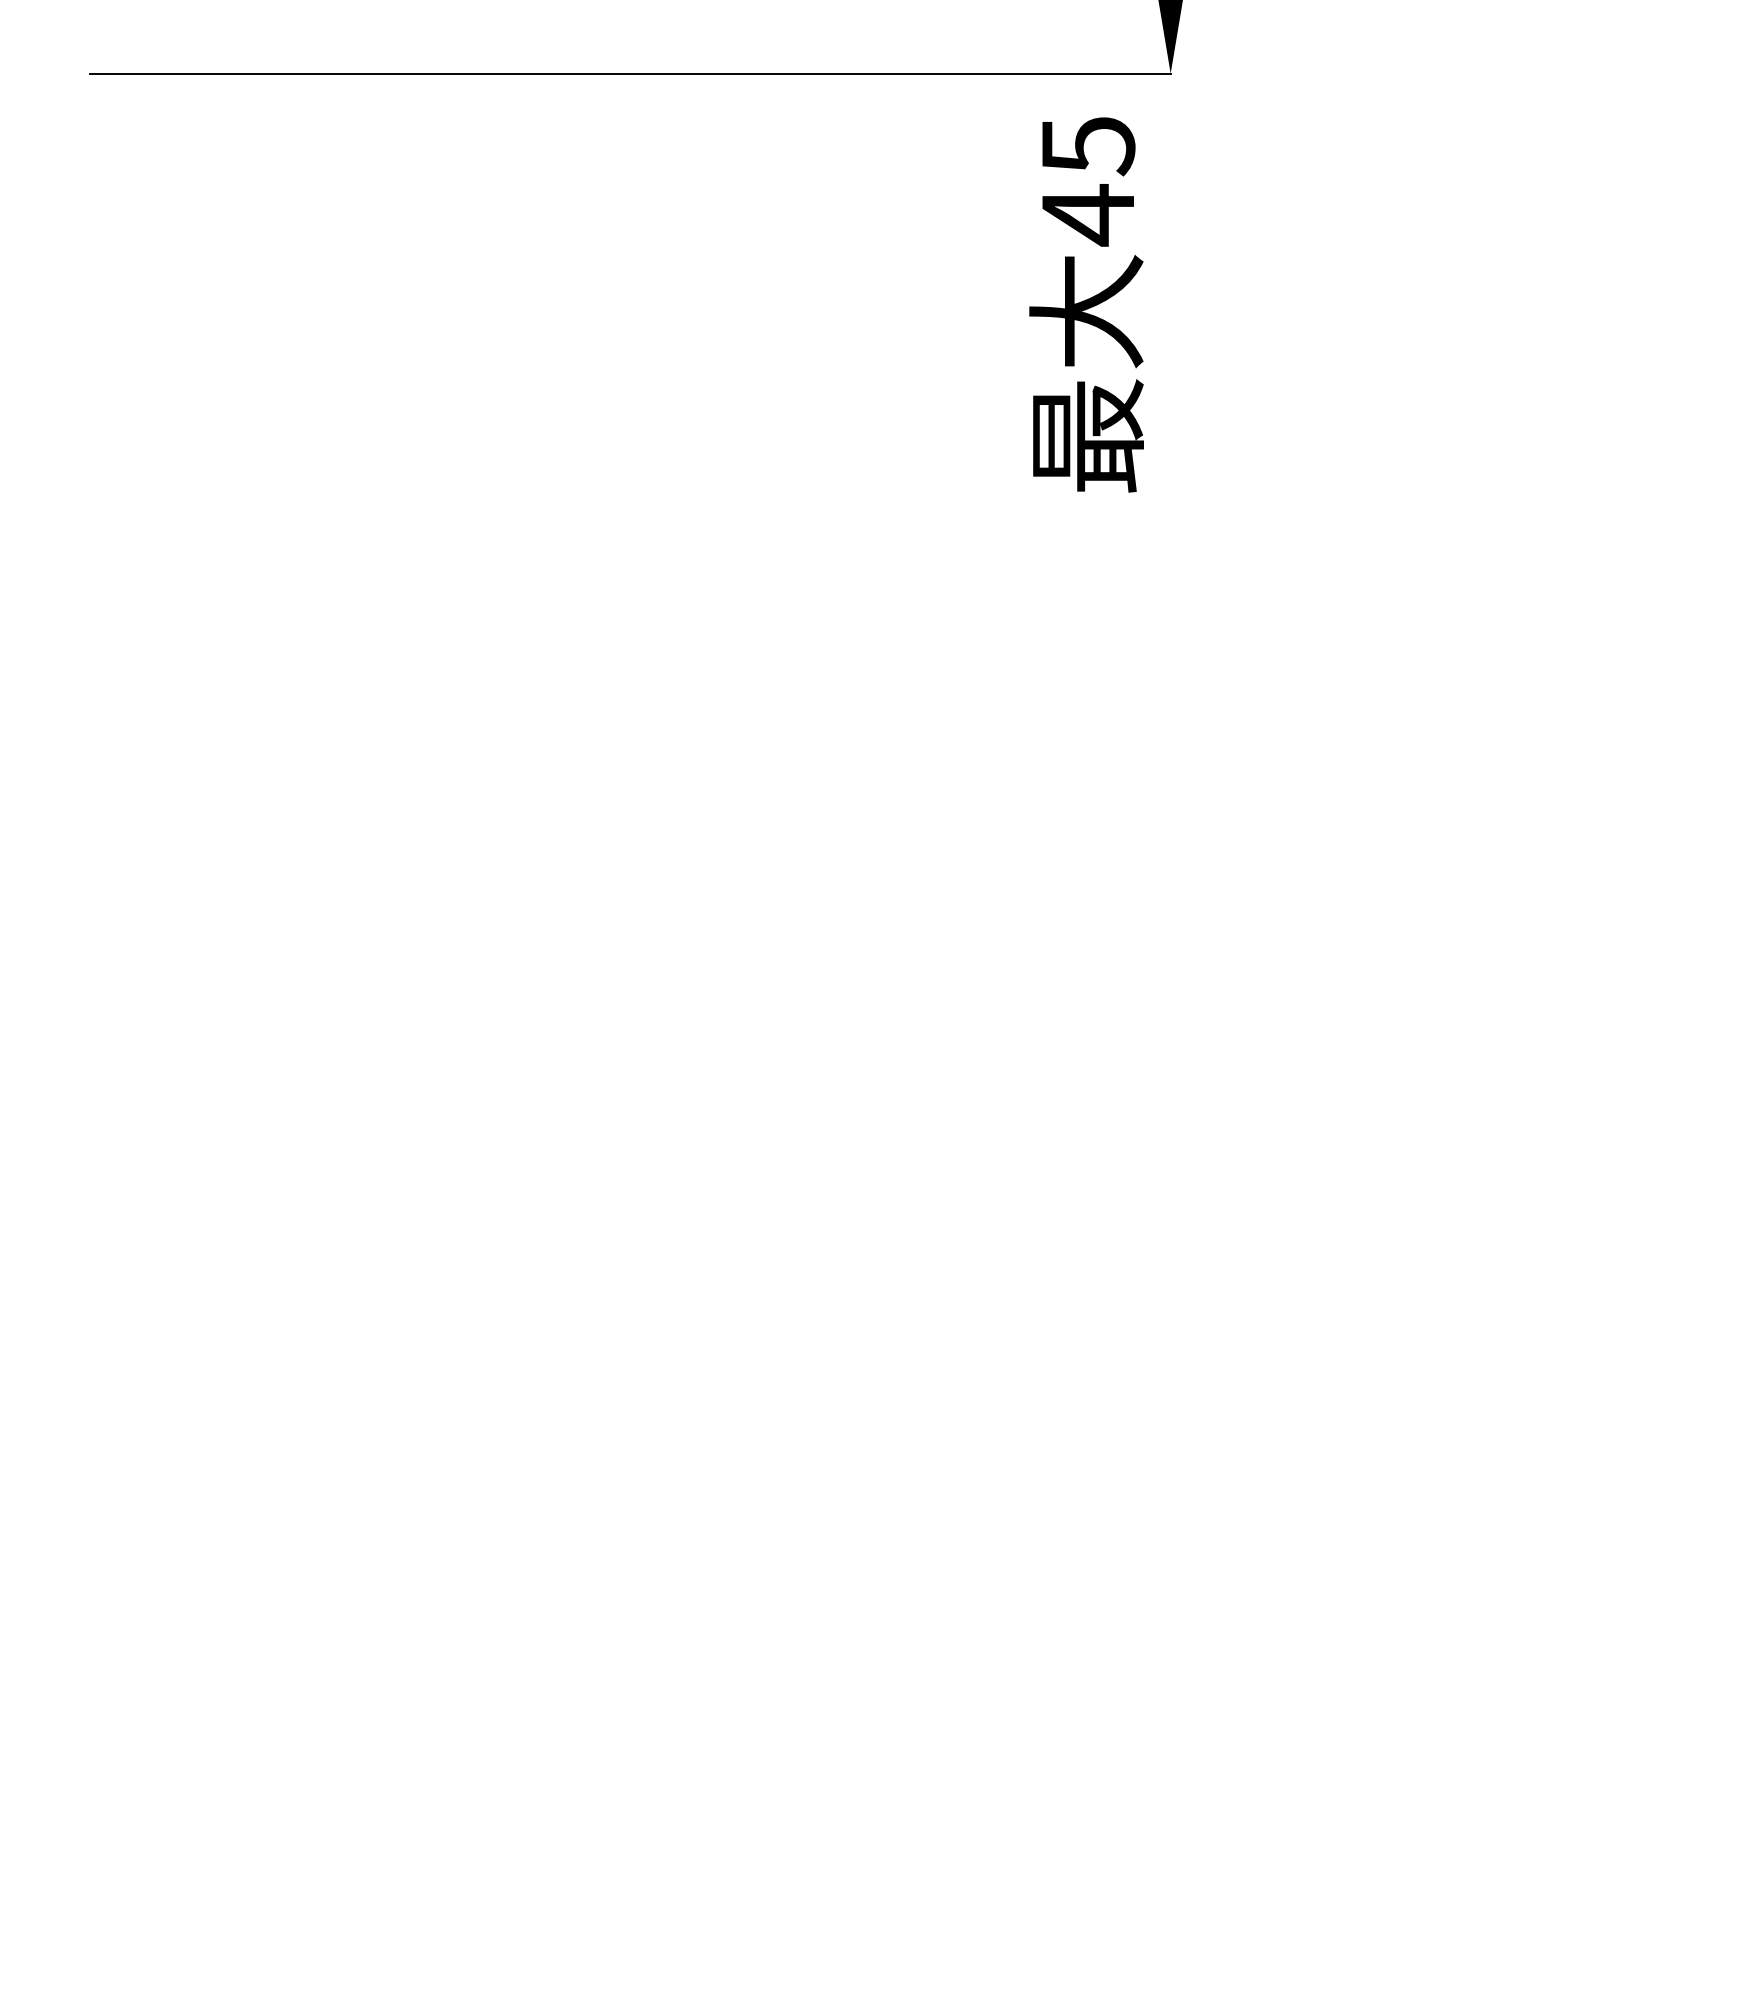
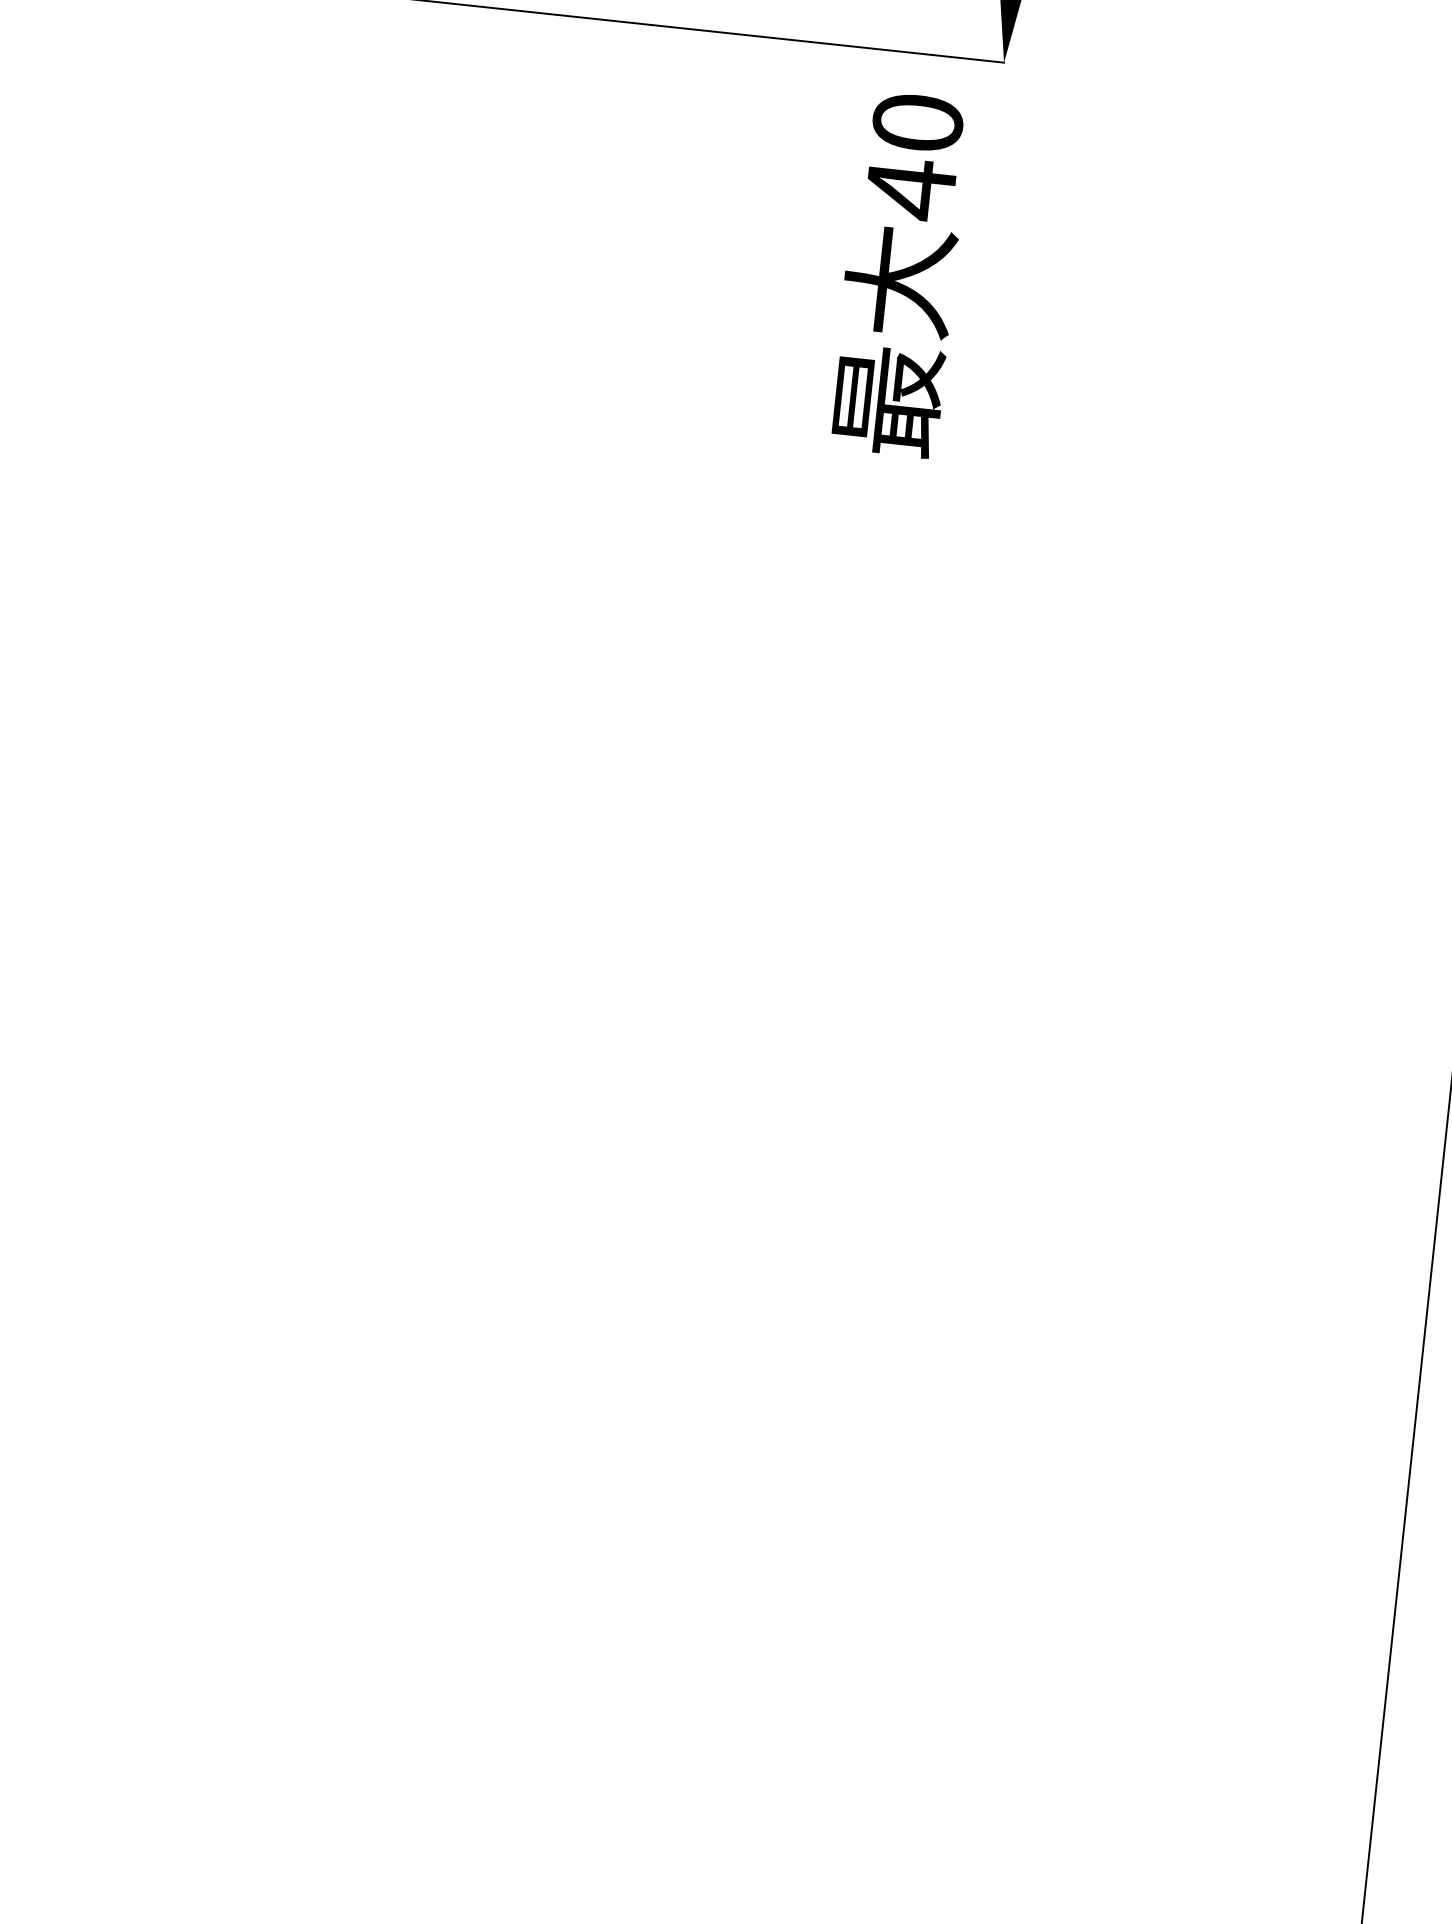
text: (1088, 146) -> (918, 123), 45 -> 40

